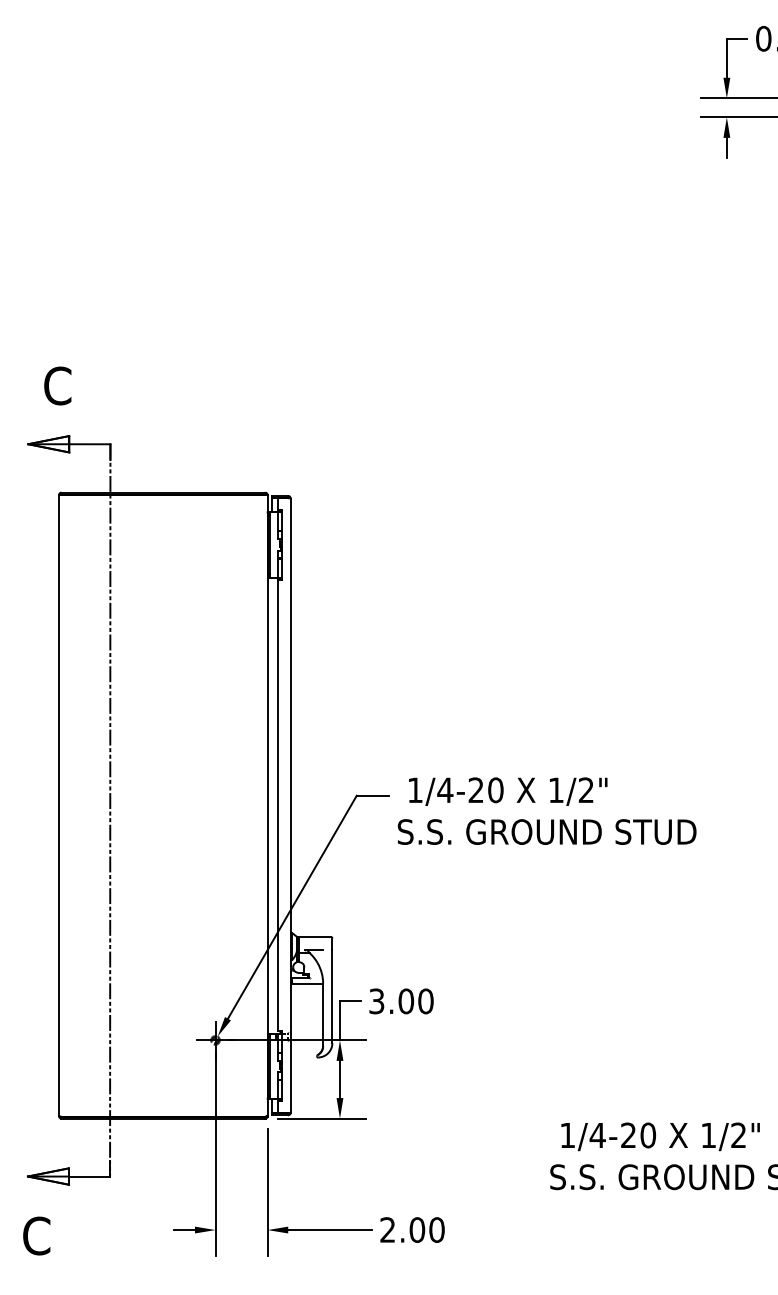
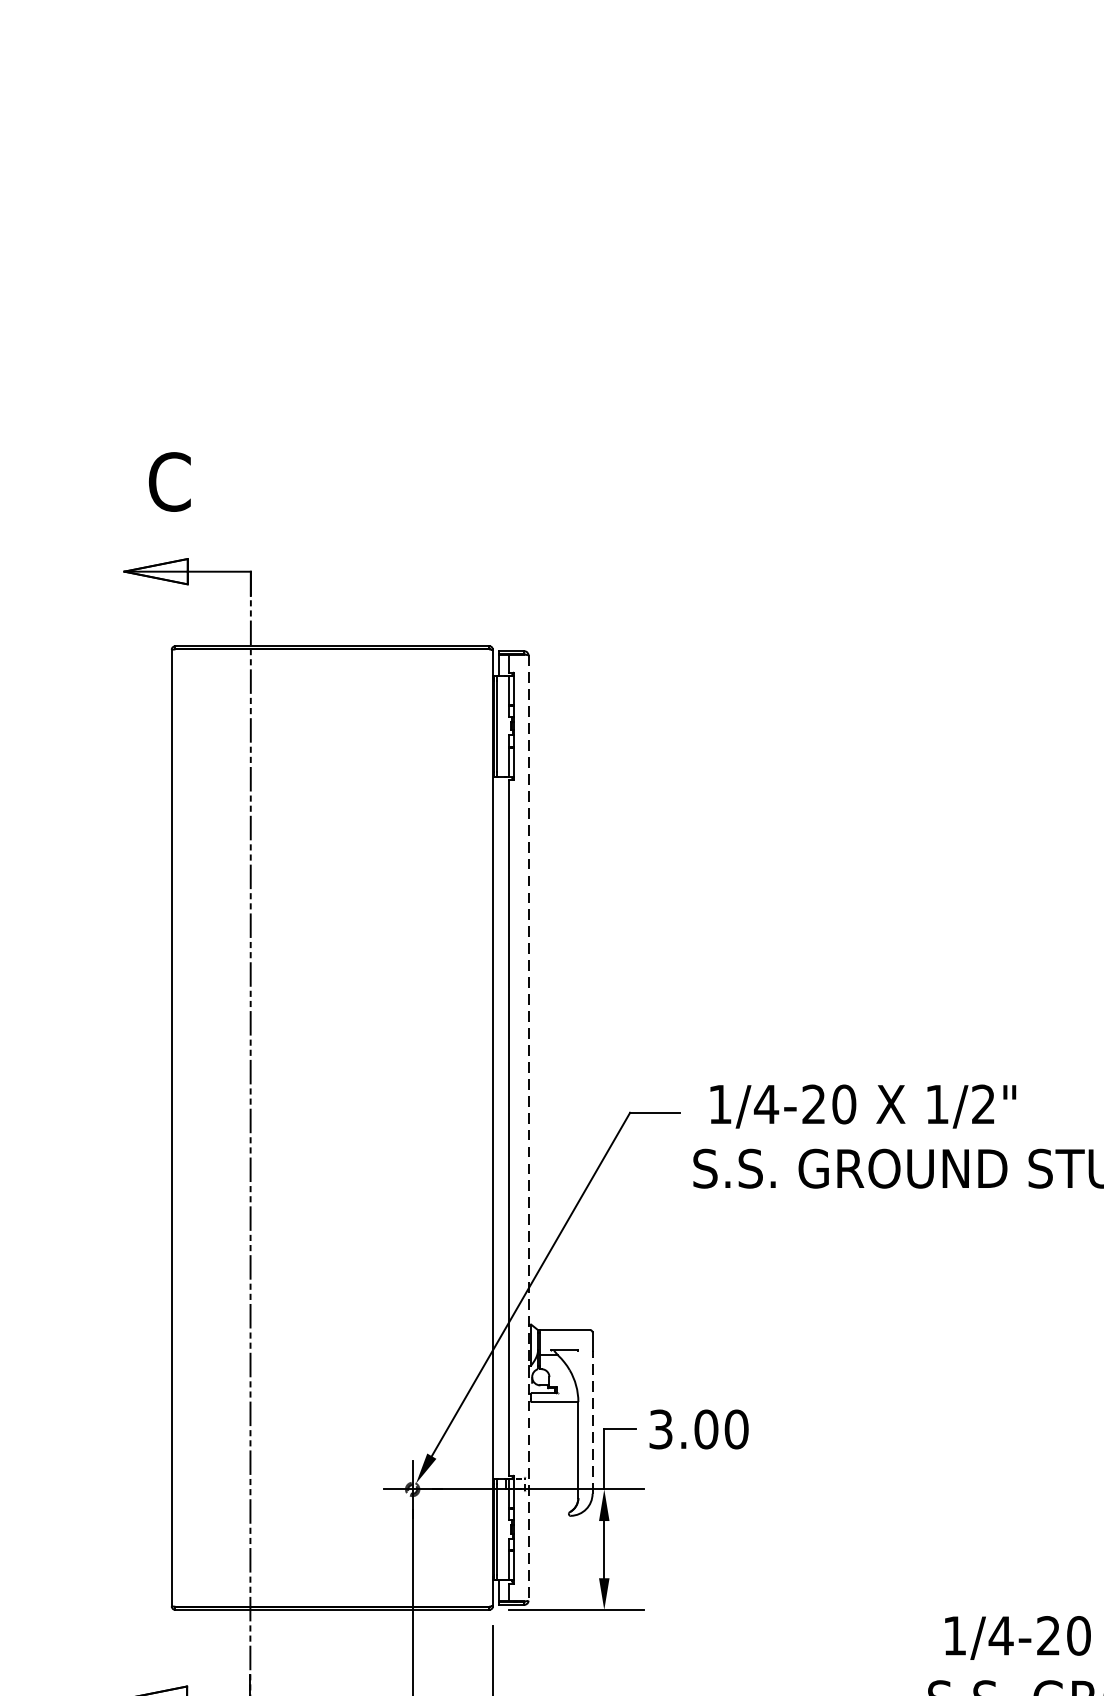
line: (290, 805) -> (528, 1127), solid -> dashed
line: (332, 996) -> (592, 1421), solid -> dashed

